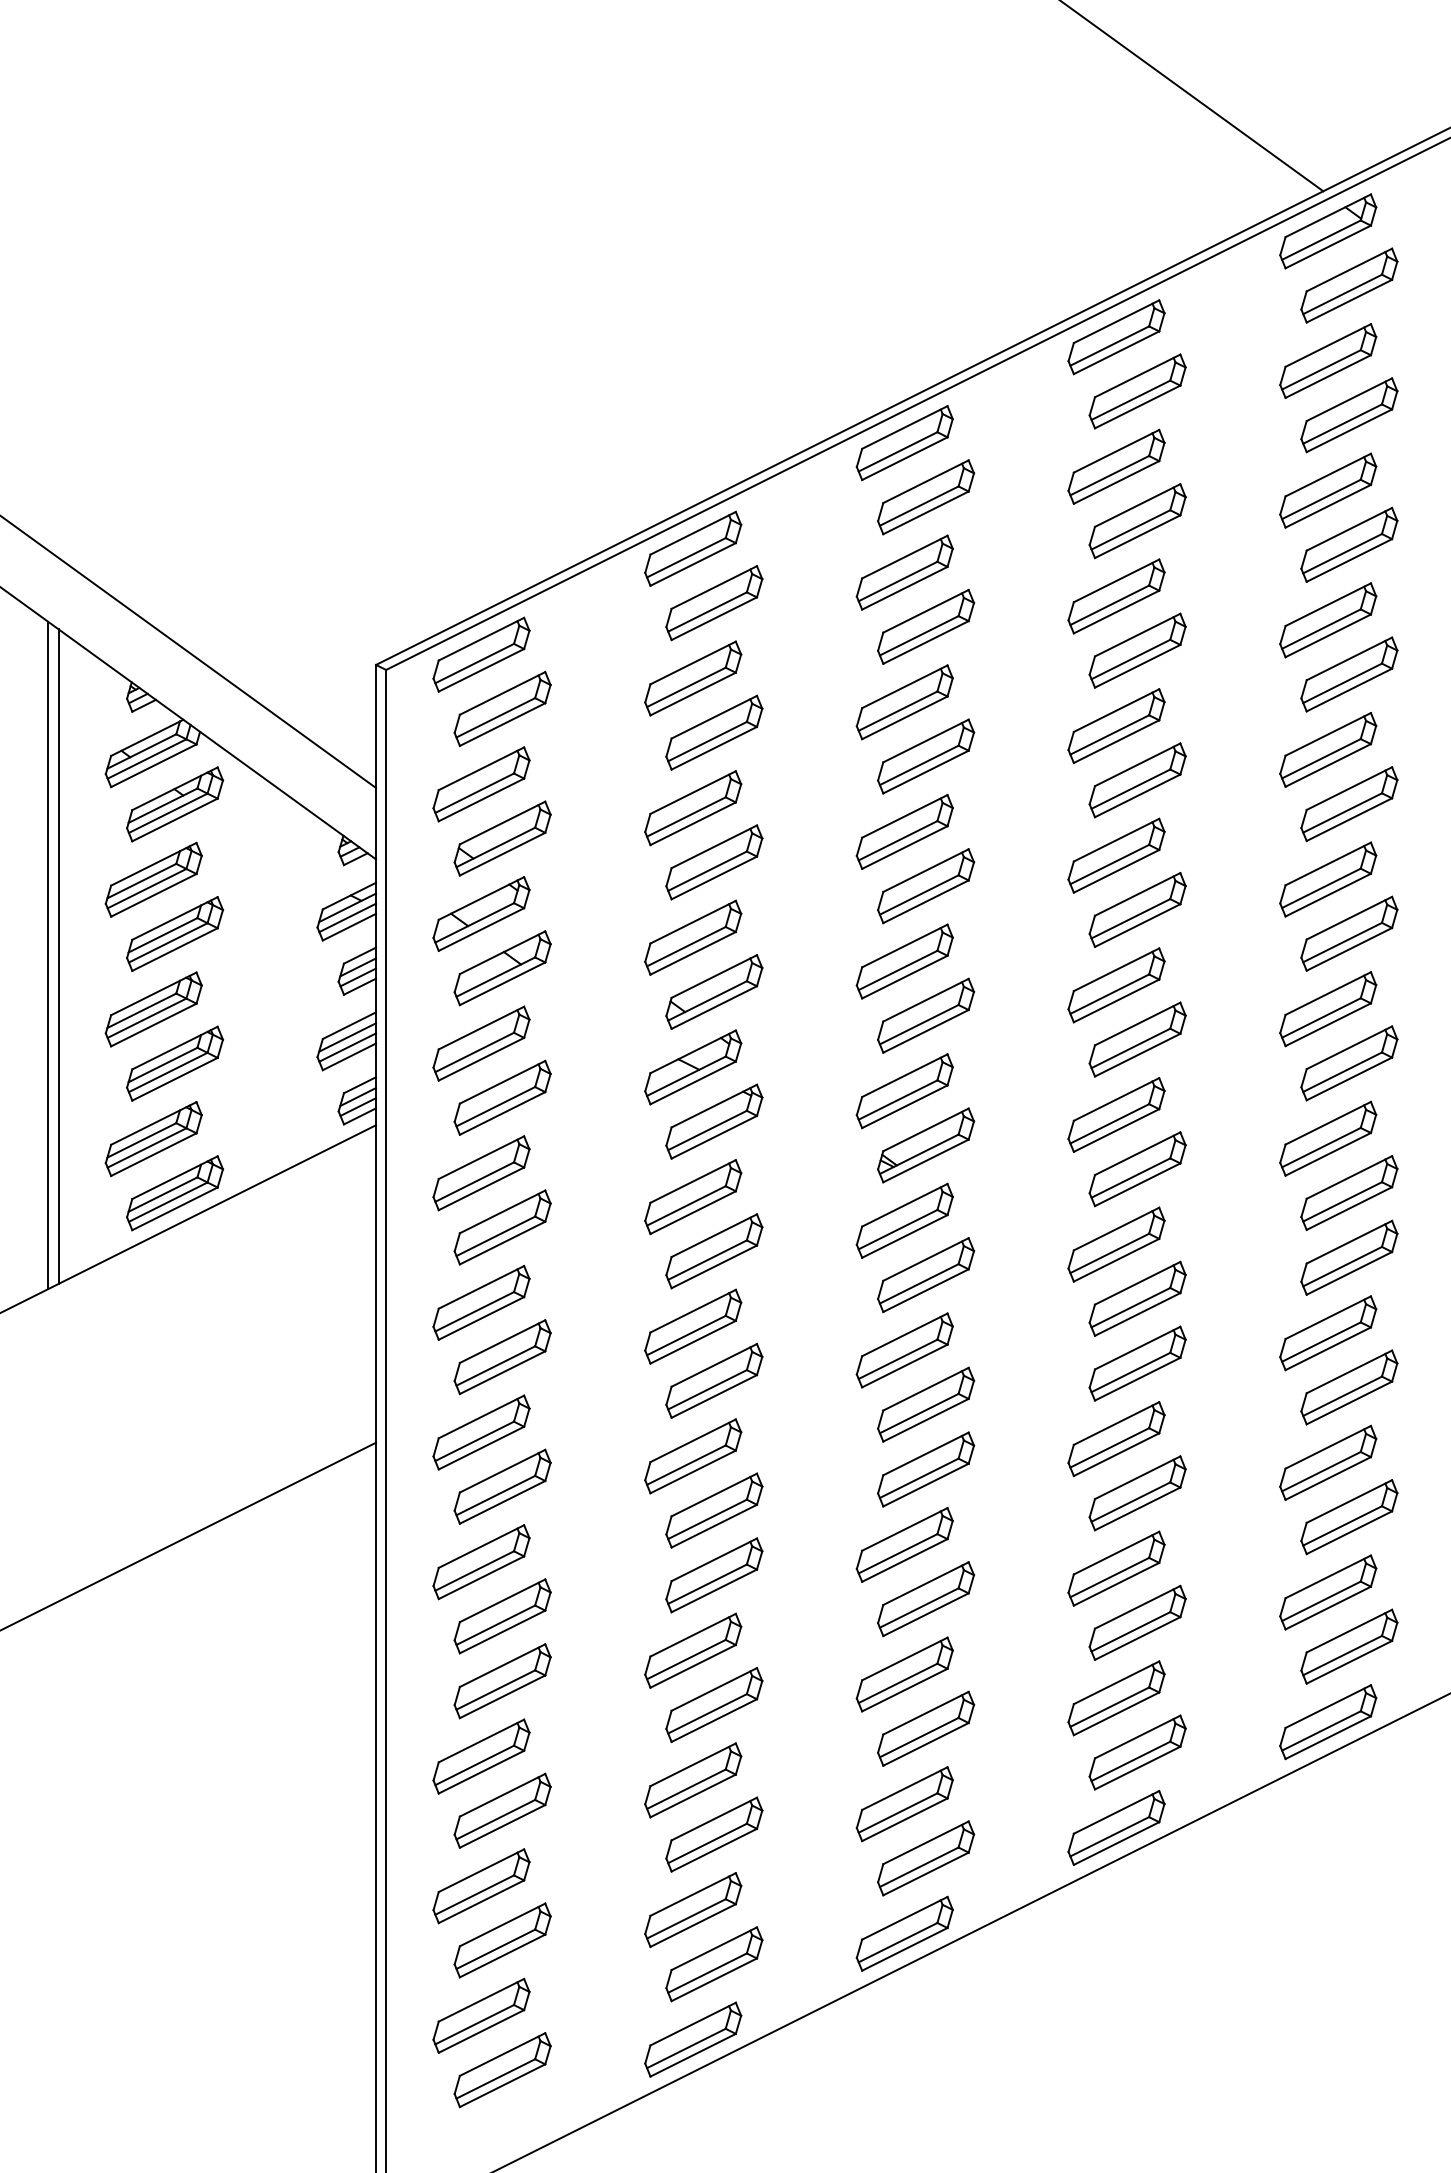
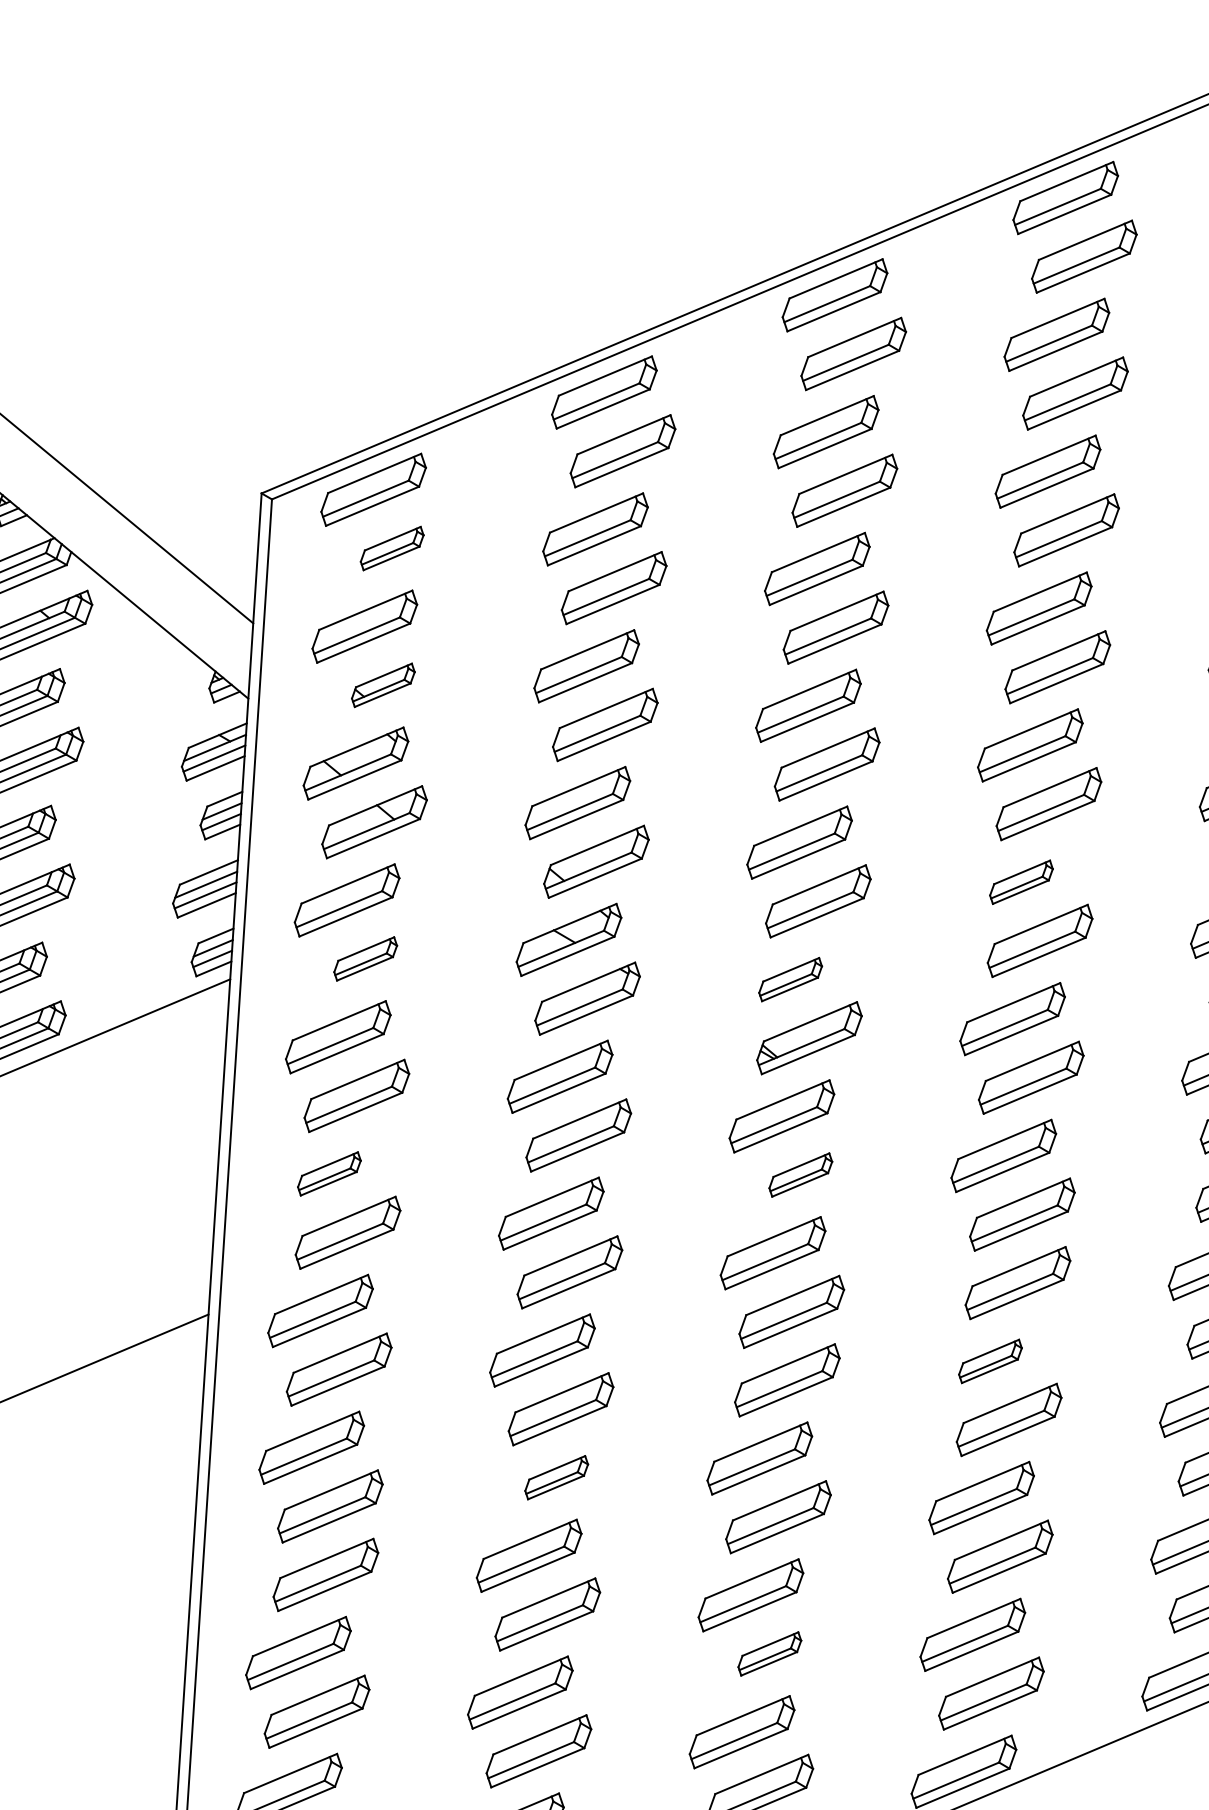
part: (502, 708) -> (392, 548), size x0.6
part: (502, 838) -> (383, 685), size x0.6
part: (1116, 985) -> (1021, 882), size x0.6
part: (904, 1091) -> (790, 979), size x0.6
part: (502, 1097) -> (365, 958), size x0.6
part: (926, 1274) -> (801, 1174), size x0.6
part: (481, 1302) -> (329, 1173), size x0.6
part: (1116, 1439) -> (990, 1361), size x0.6
part: (714, 1575) -> (556, 1477), size x0.6
part: (926, 1728) -> (770, 1653), size x0.6

